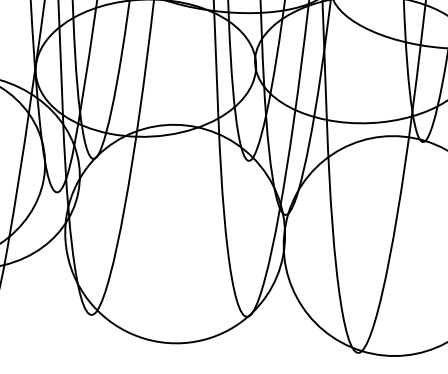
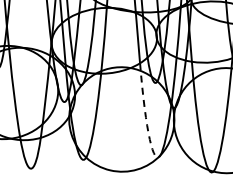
arc: (226, 242) -> (146, 122), solid -> dashed

